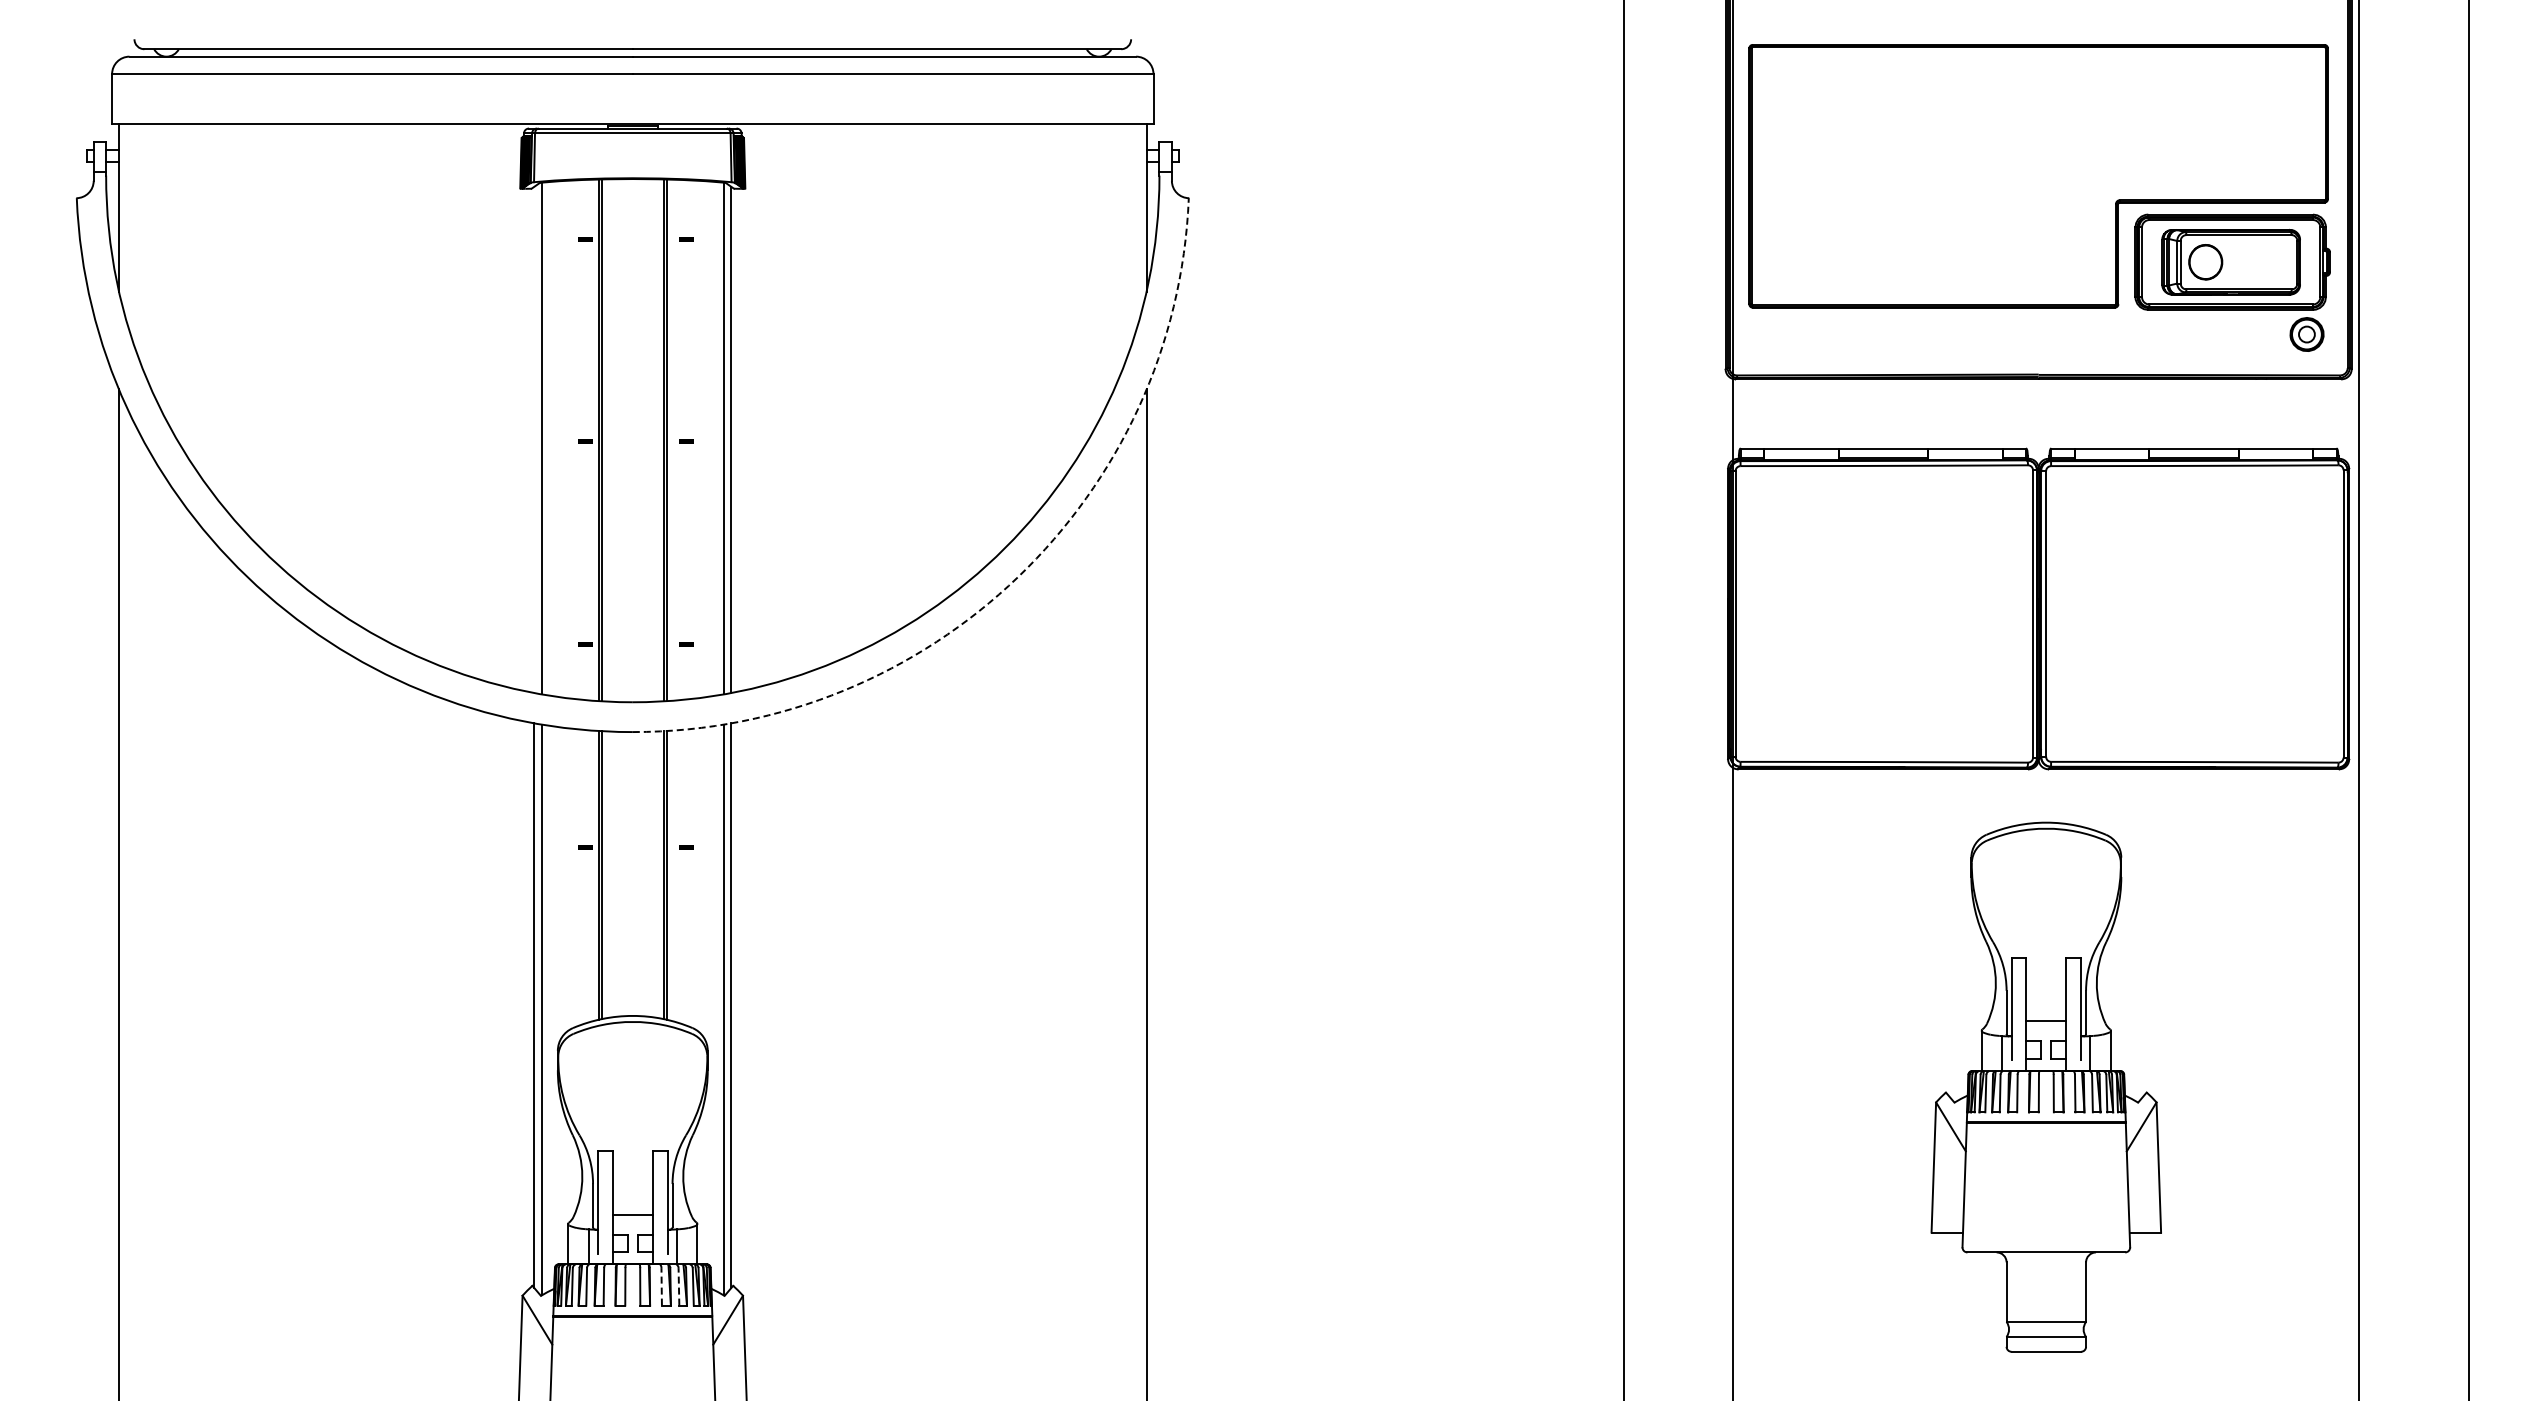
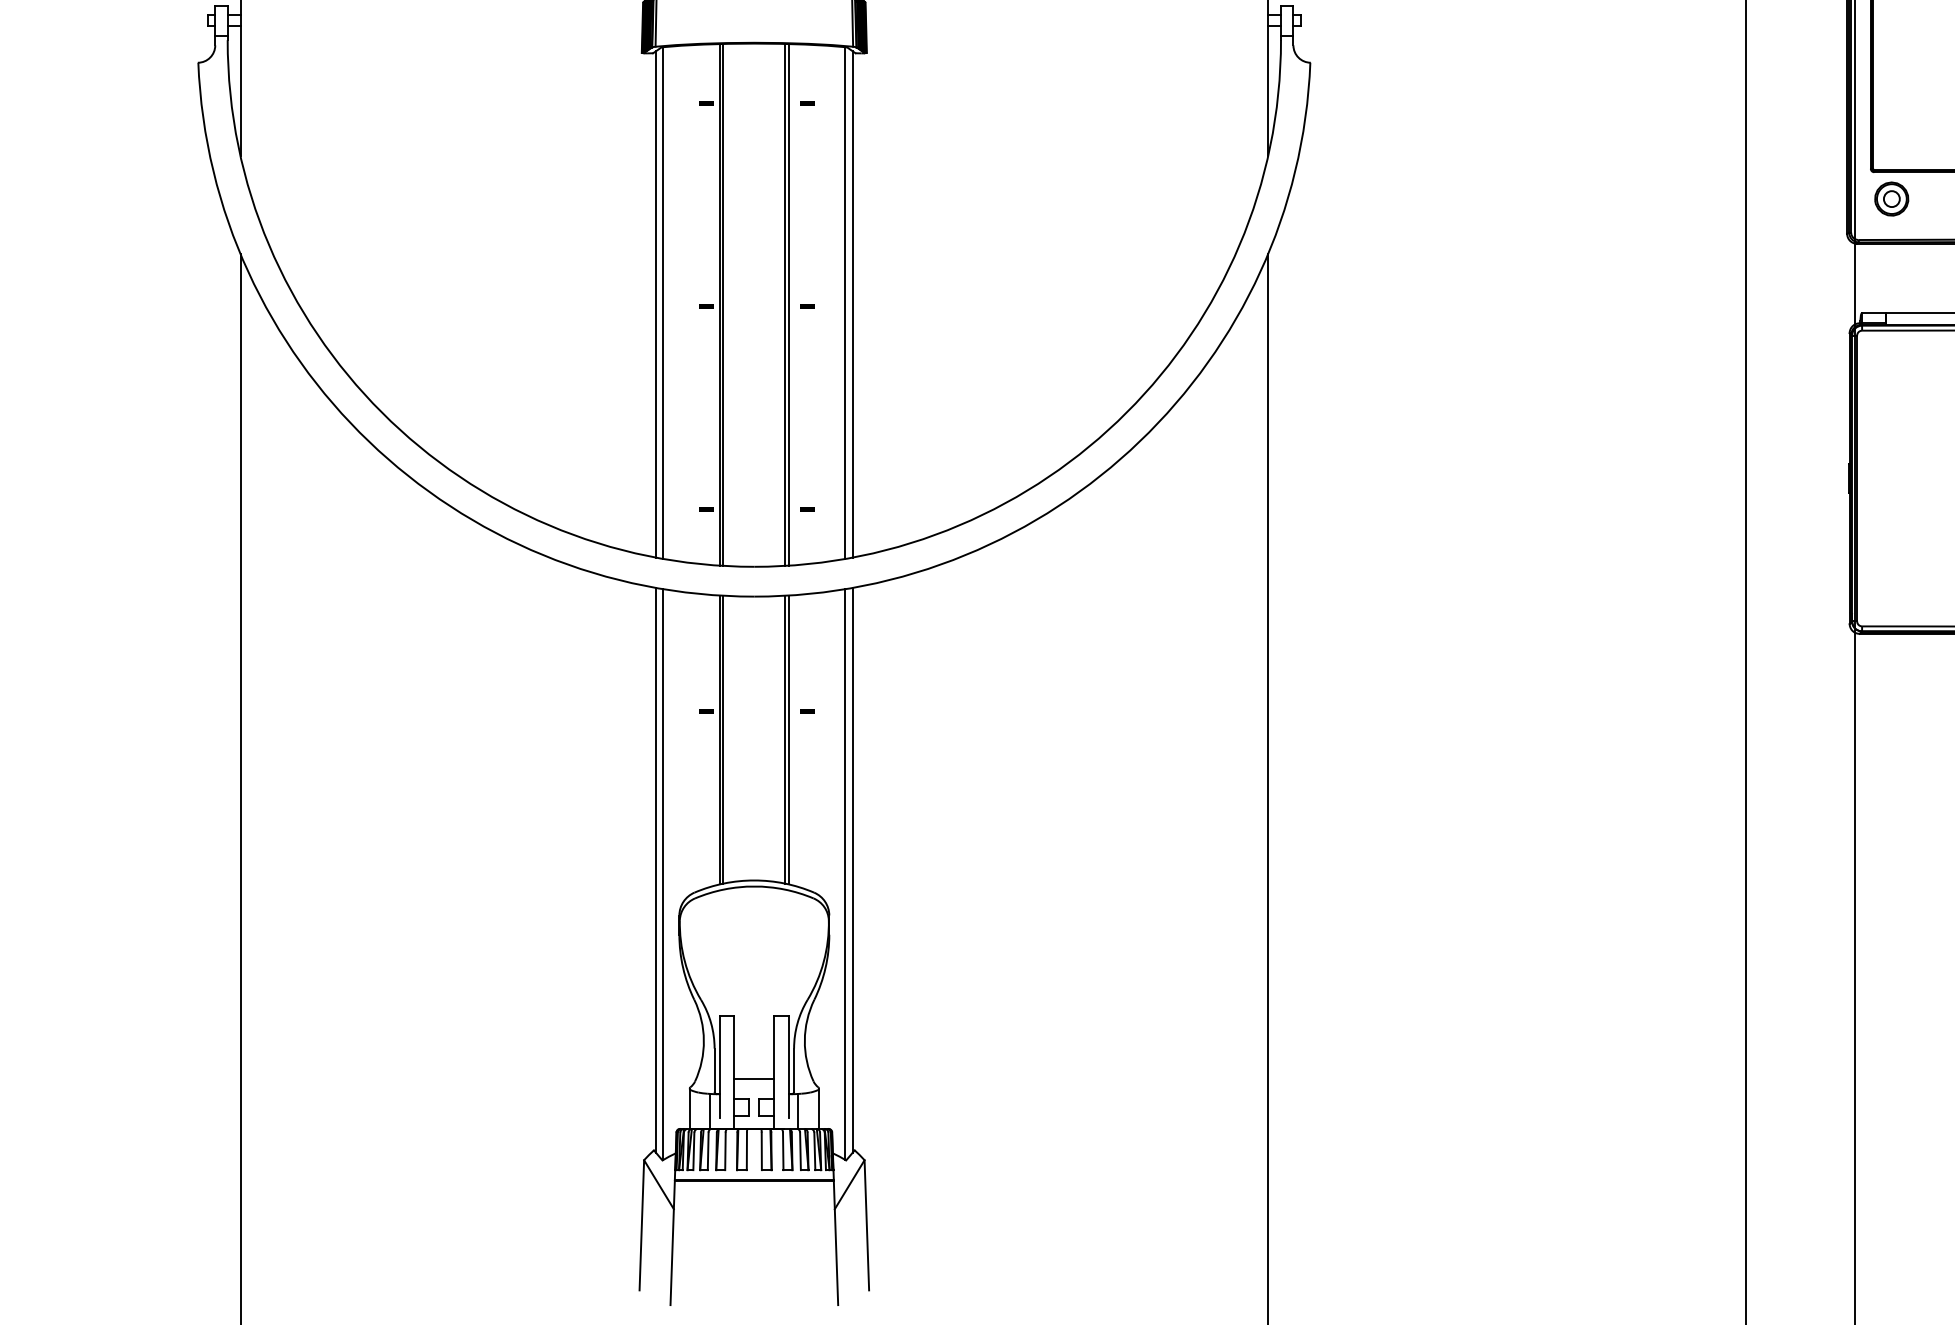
part: (1769, 334) -> (1891, 199), added
line: (534, 439) -> (656, 304), added
arc: (1018, 577) -> (1140, 442), dashed -> solid
line: (661, 1286) -> (783, 1151), dashed -> solid
line: (678, 1286) -> (800, 1151), dashed -> solid

